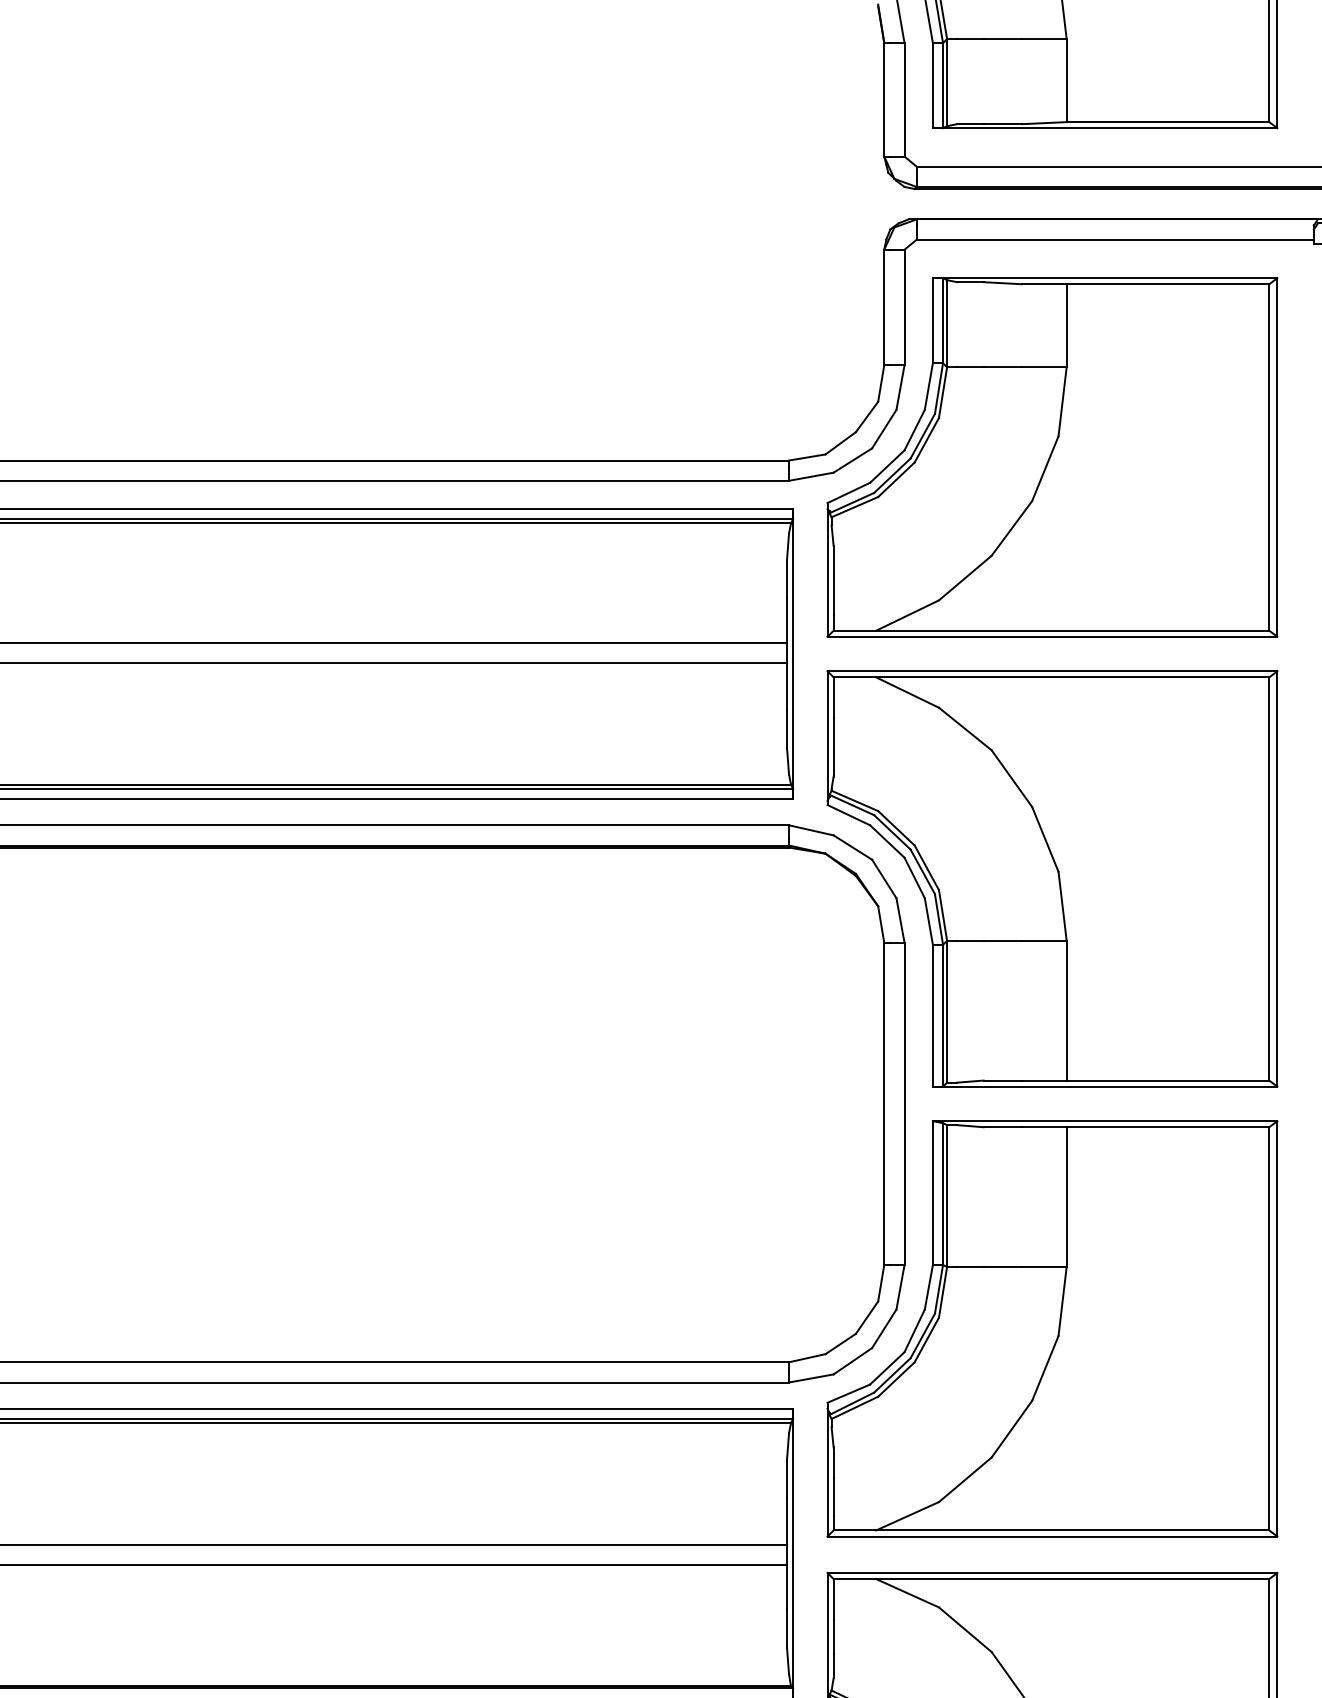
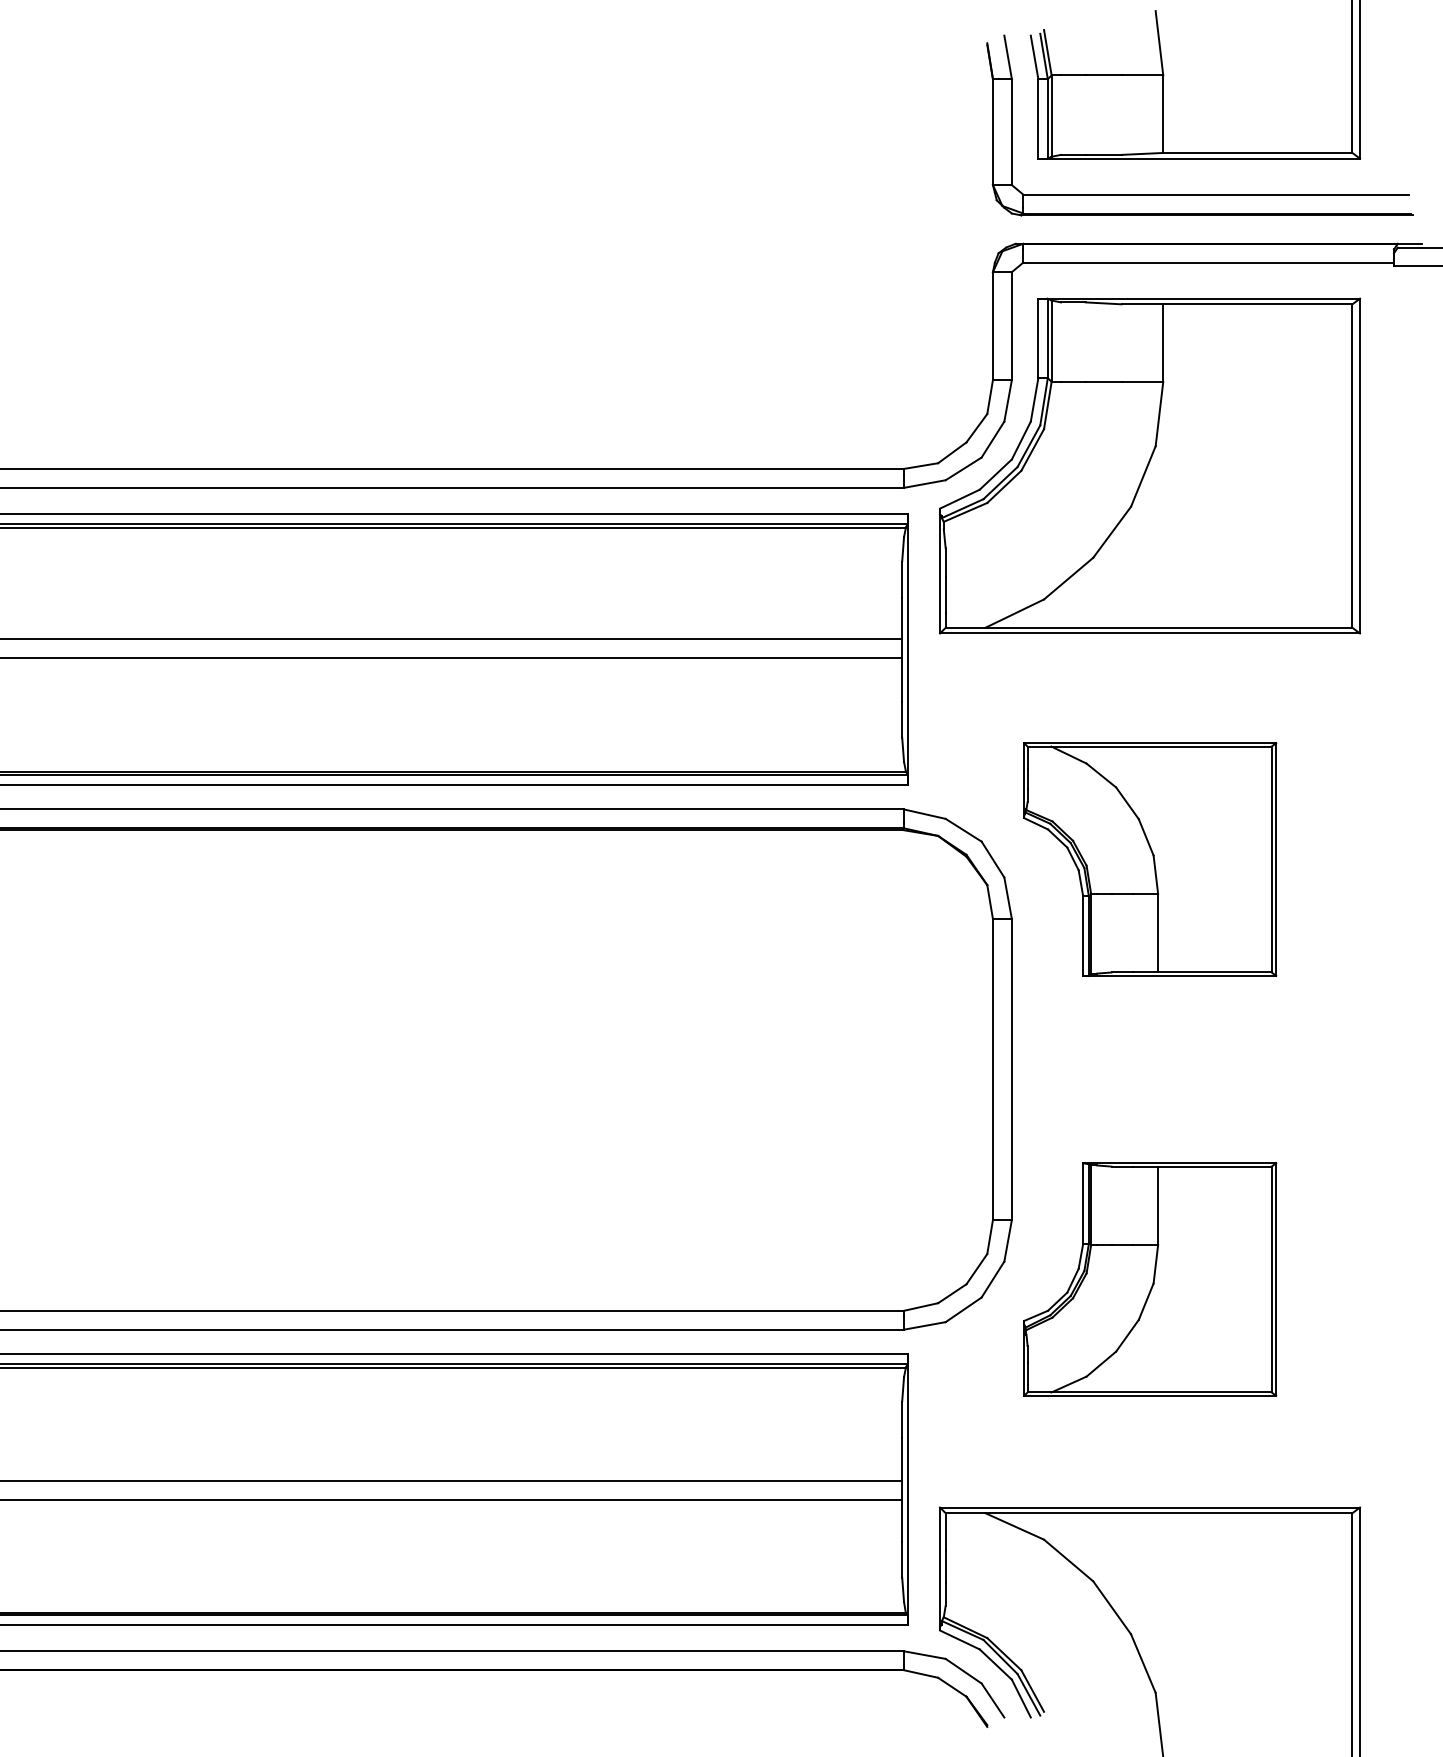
part: (1053, 878) -> (1150, 859), size x0.6
part: (1053, 1328) -> (1150, 1279), size x0.6

